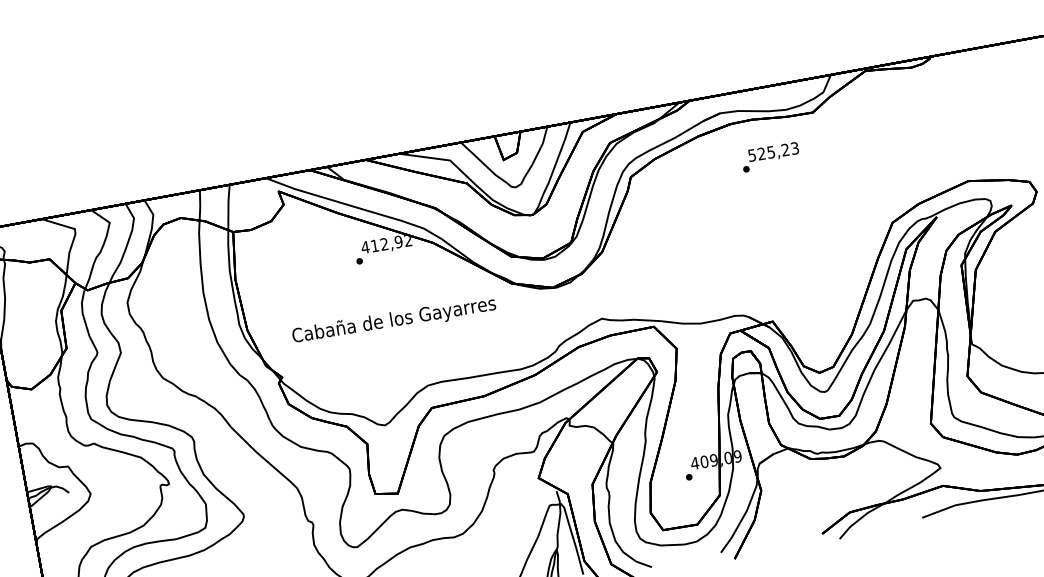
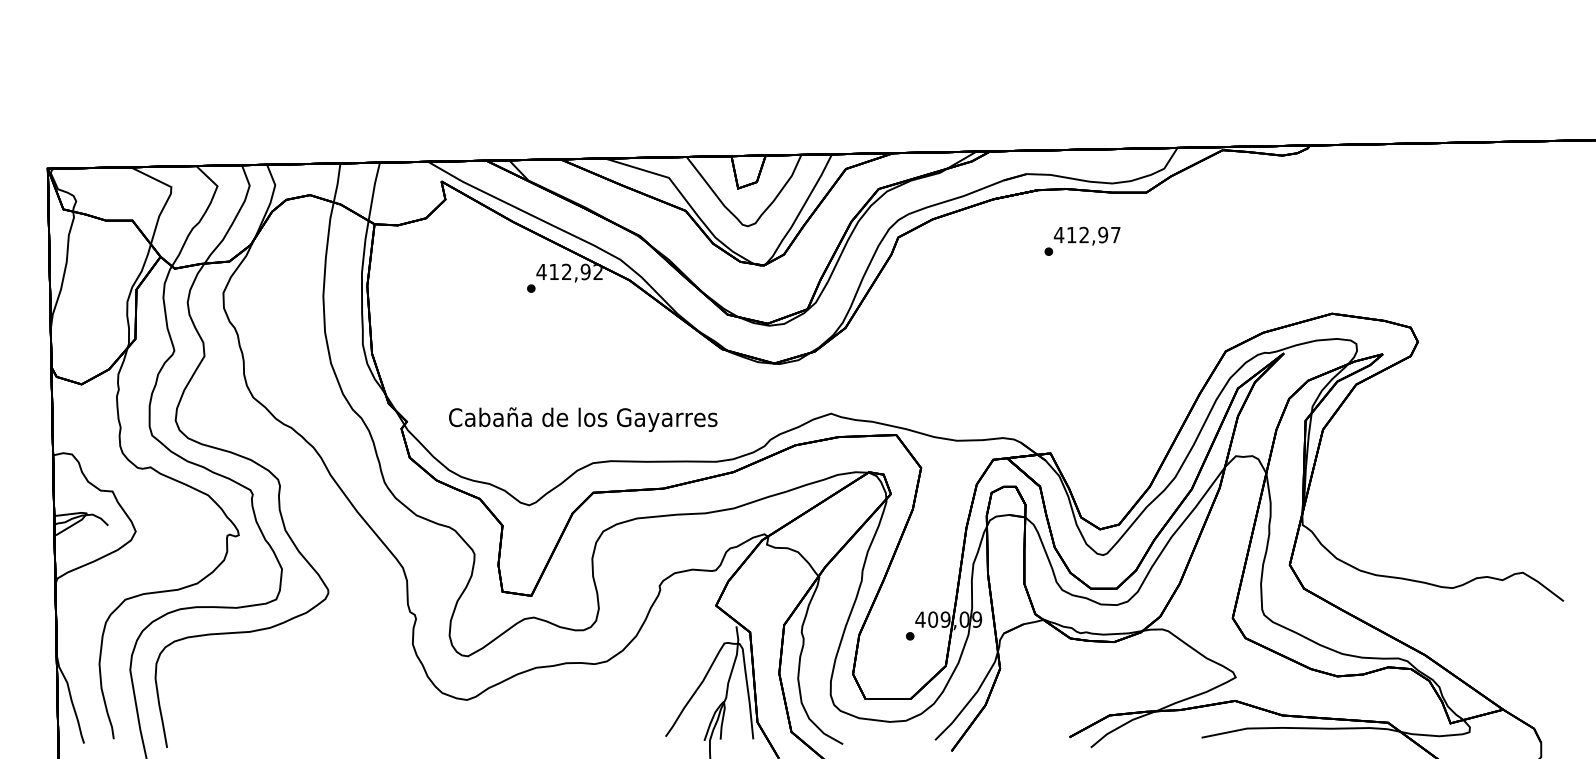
text: (772, 151) -> (1086, 234), 525,23 -> 412,97
text: (394, 320) -> (583, 419), moved

